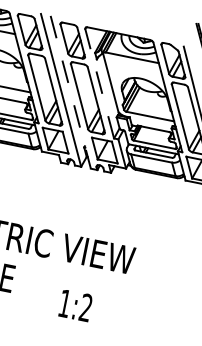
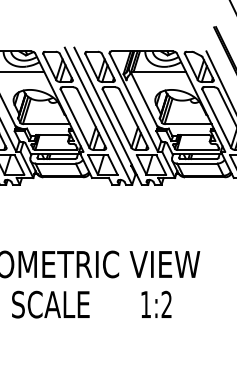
line: (99, 83) -> (133, 102), dashed -> solid
line: (71, 92) -> (108, 116), dashed -> solid
text: (75, 304) -> (156, 303), moved

